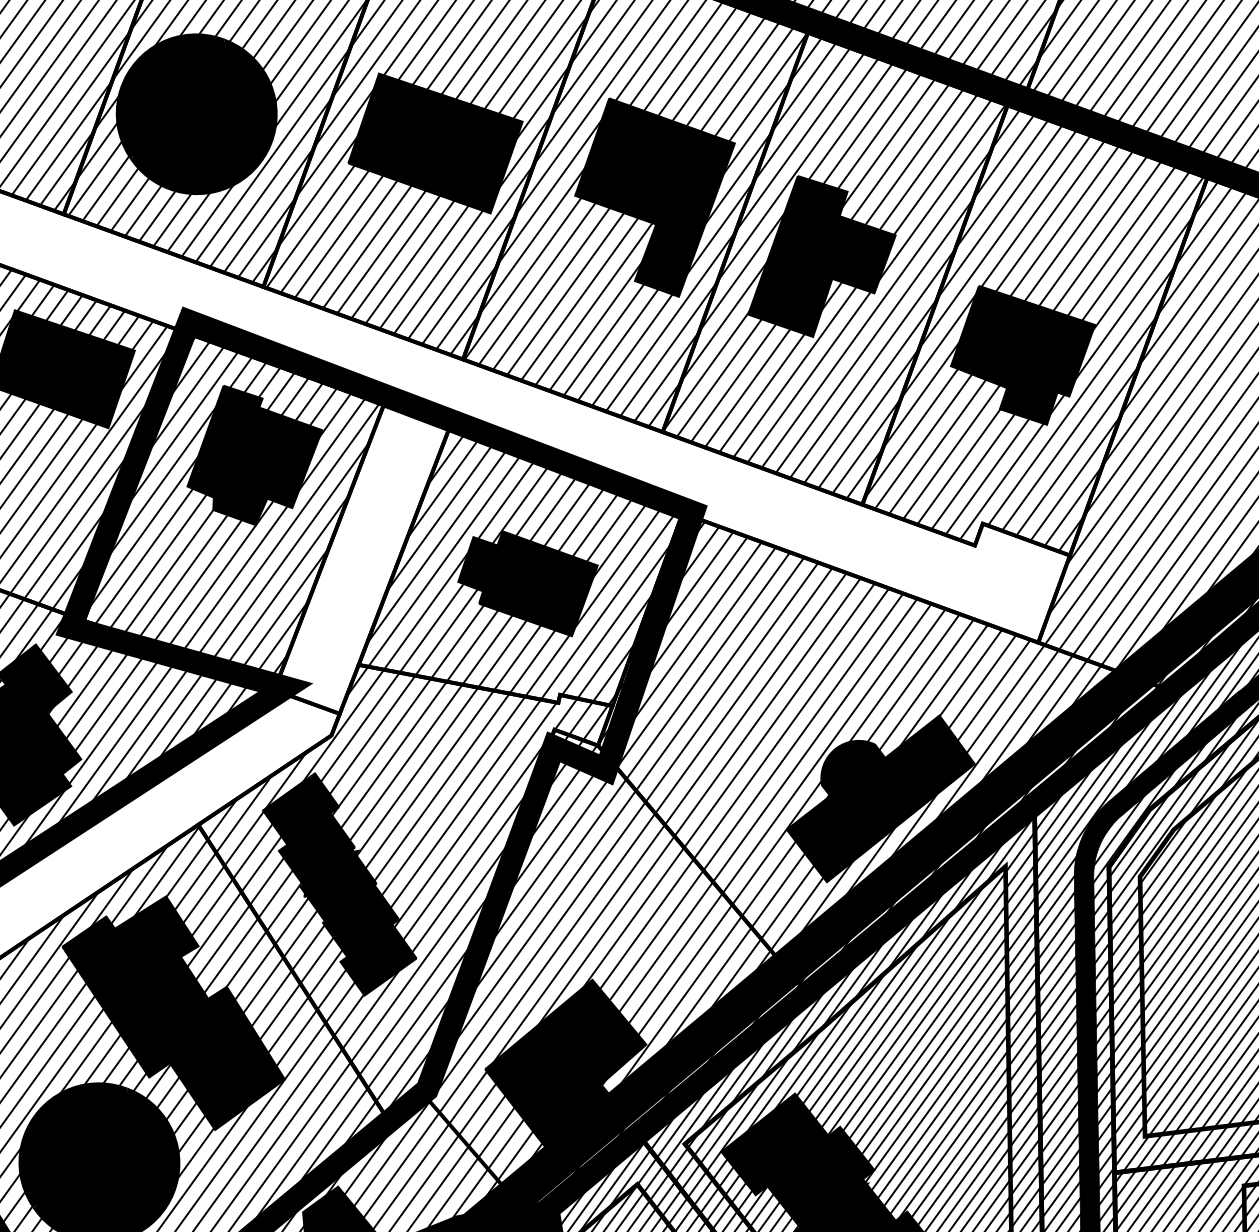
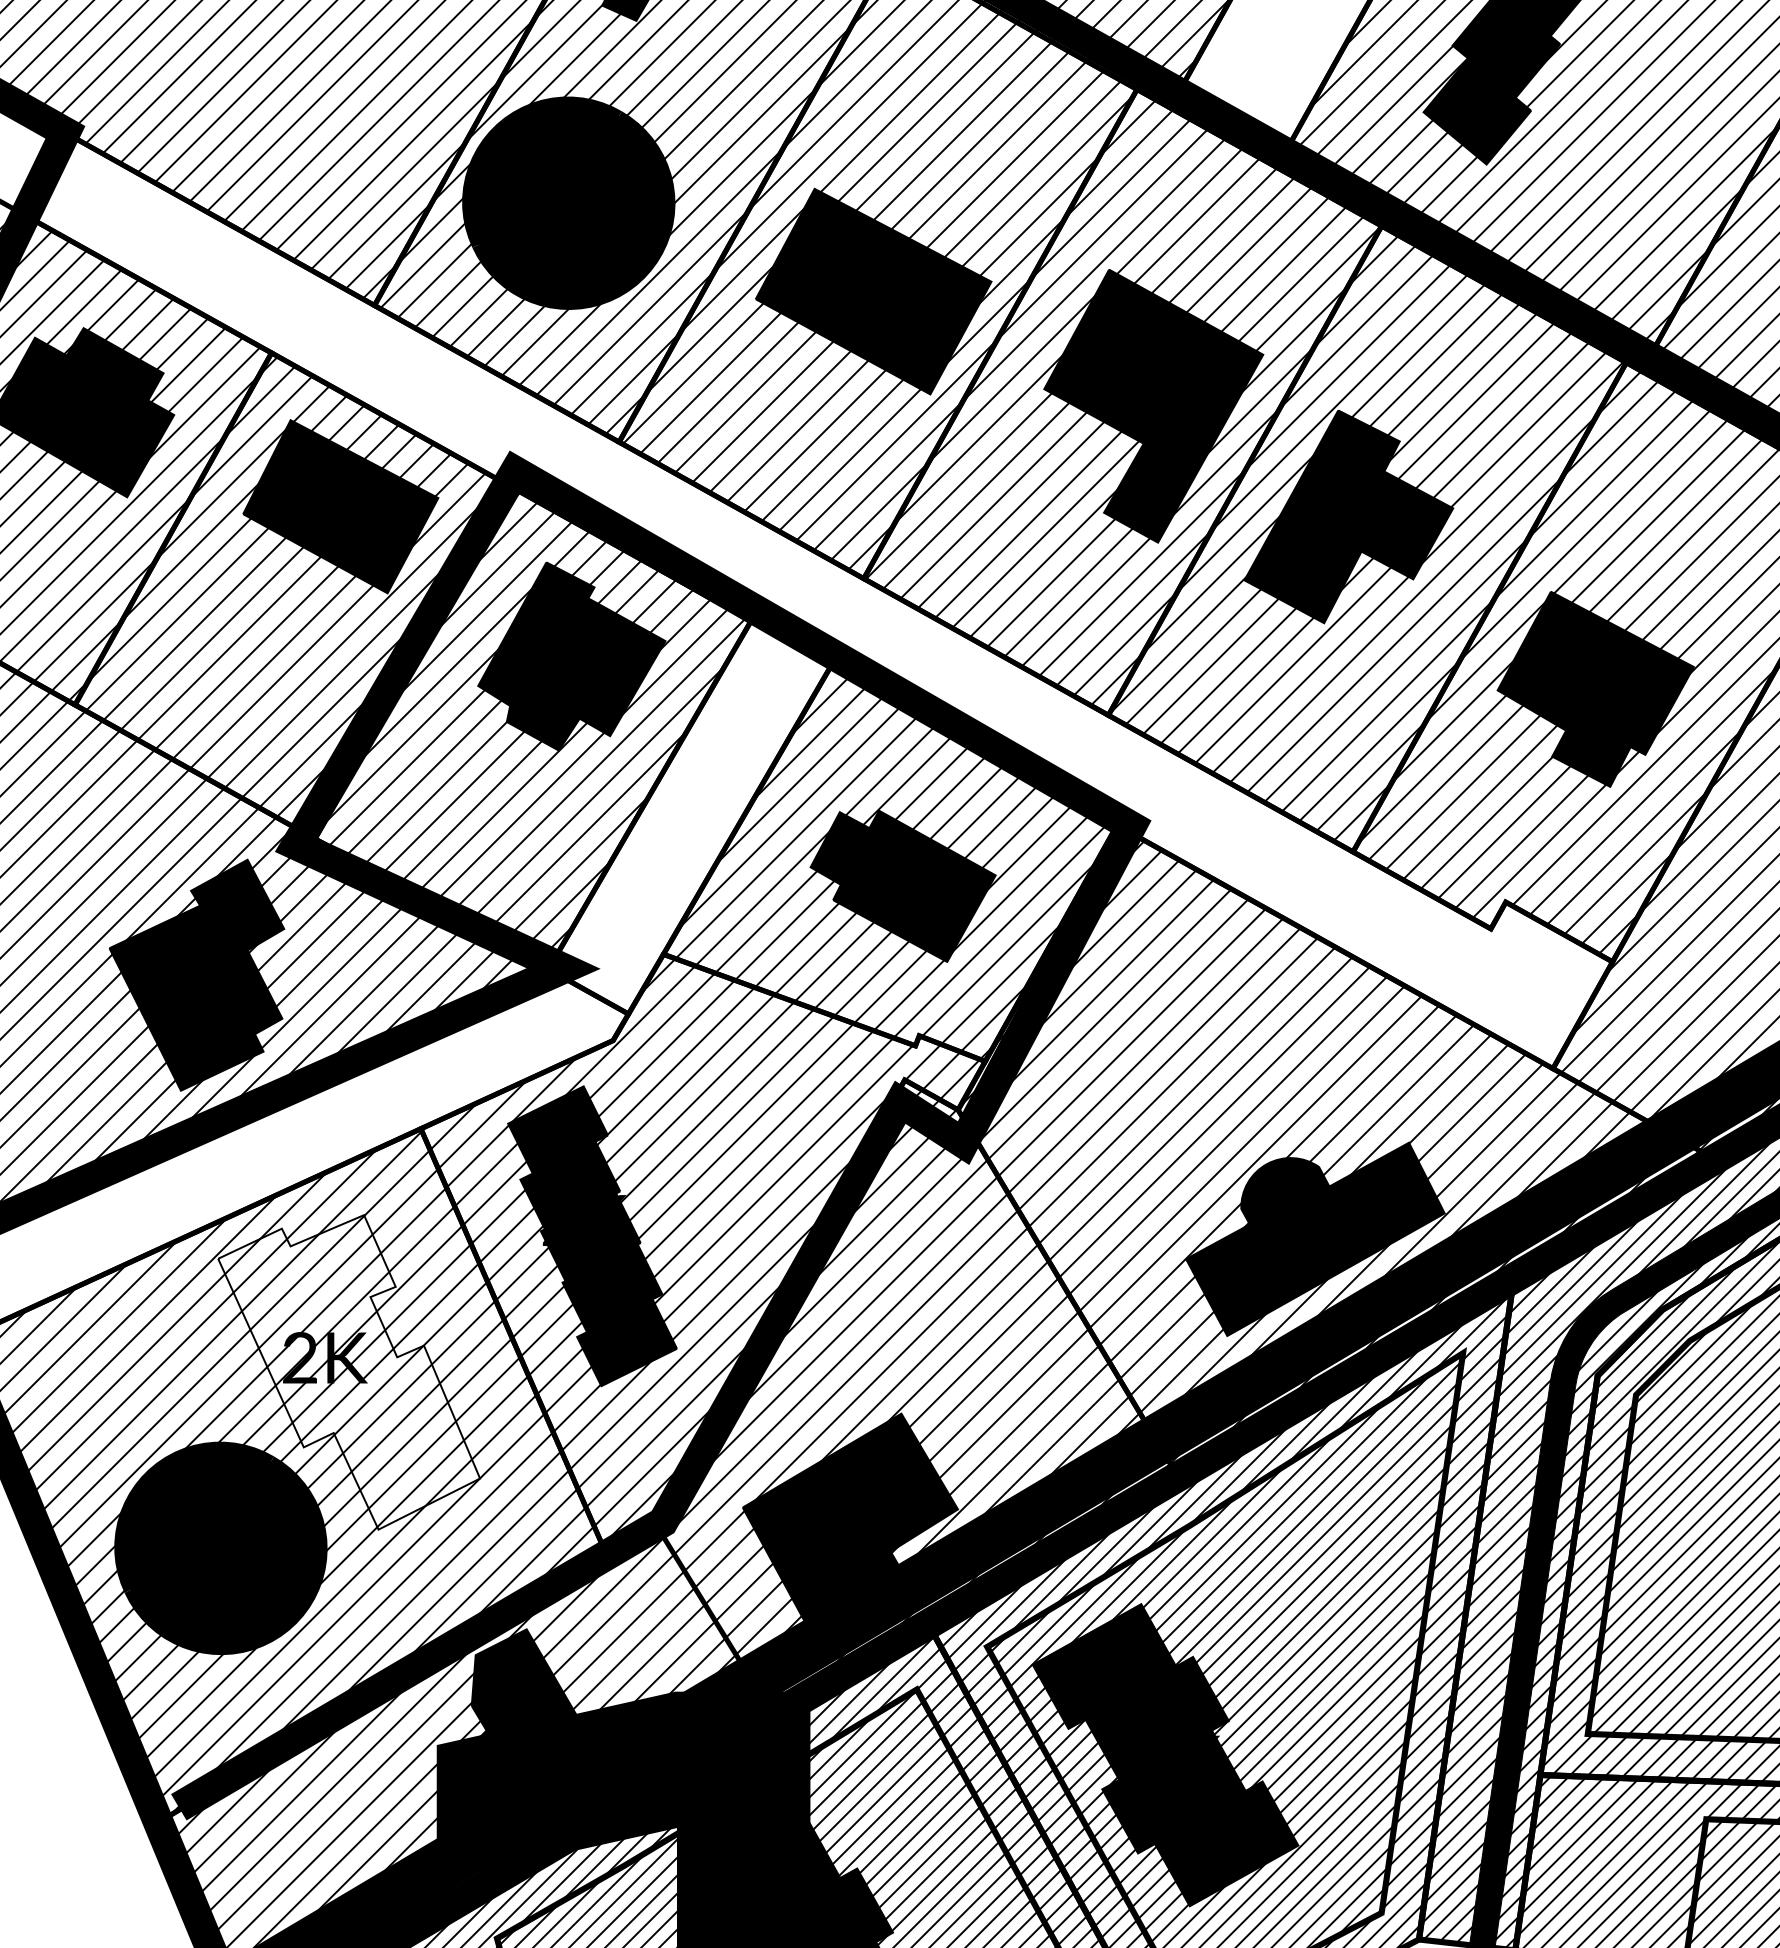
fill: (174, 1015) -> (349, 1372), removed

